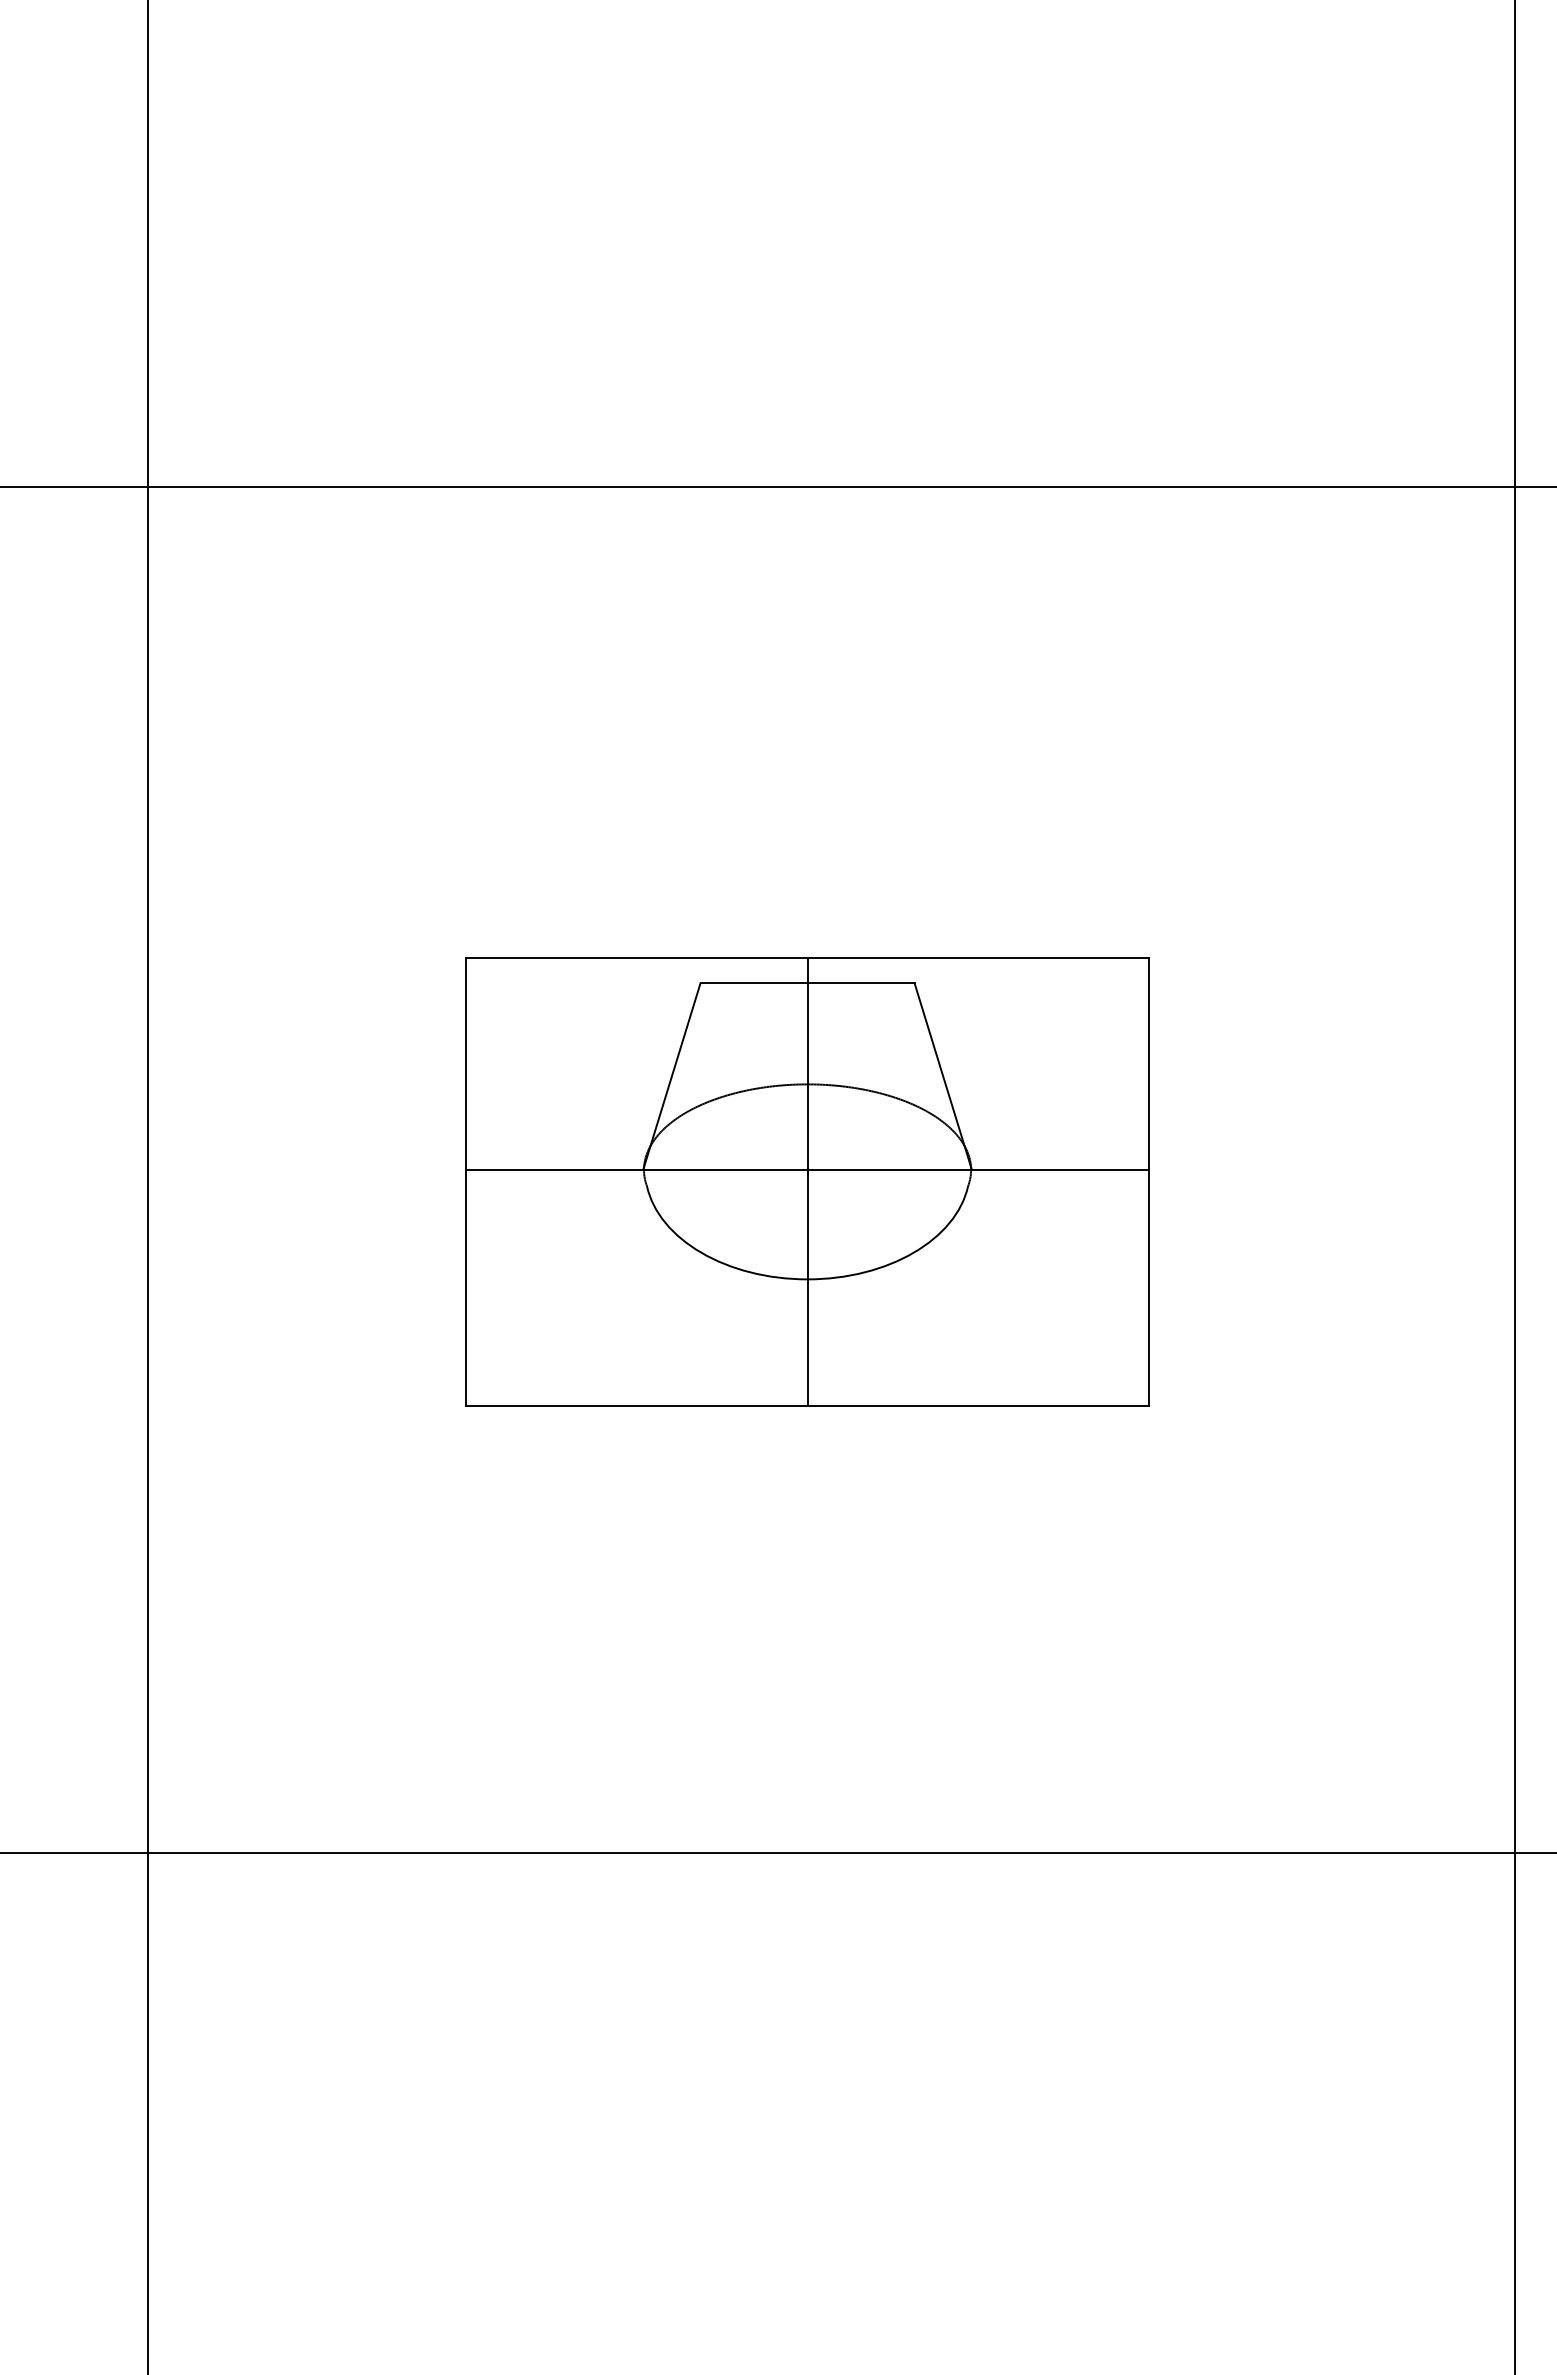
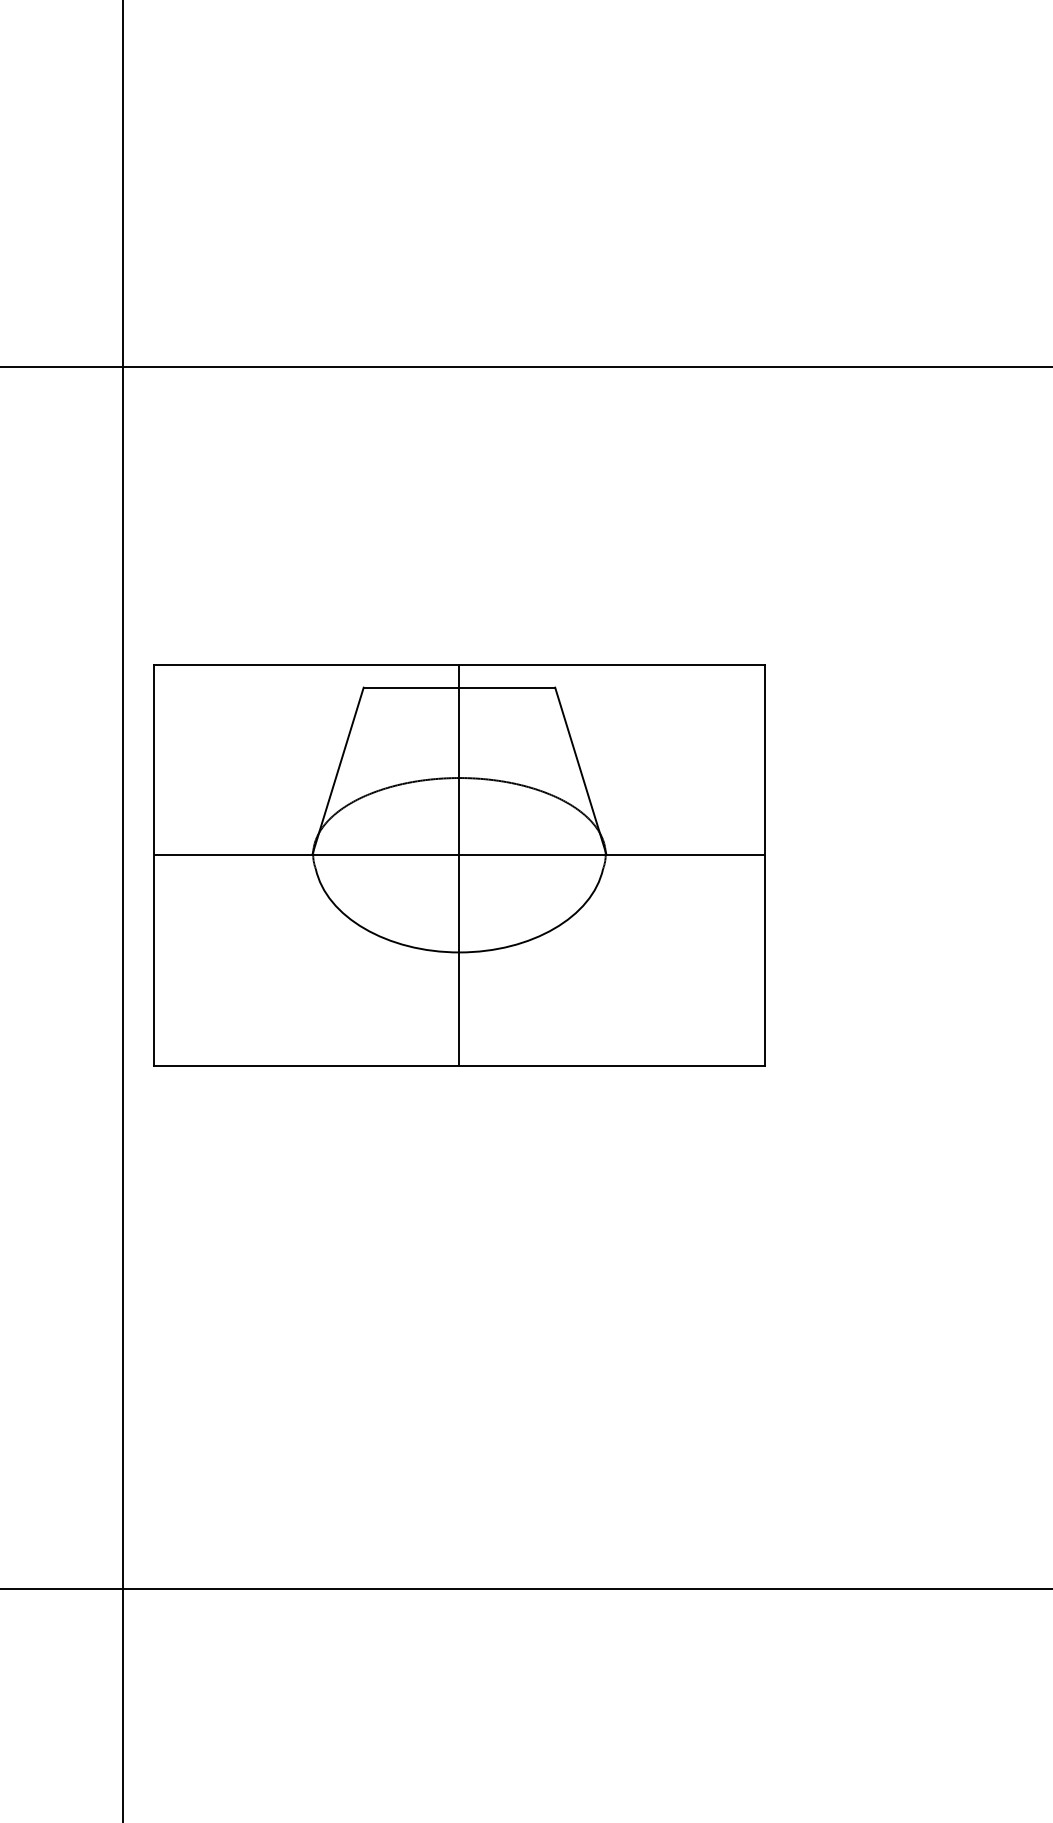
part: (807, 1181) -> (459, 864), moved

